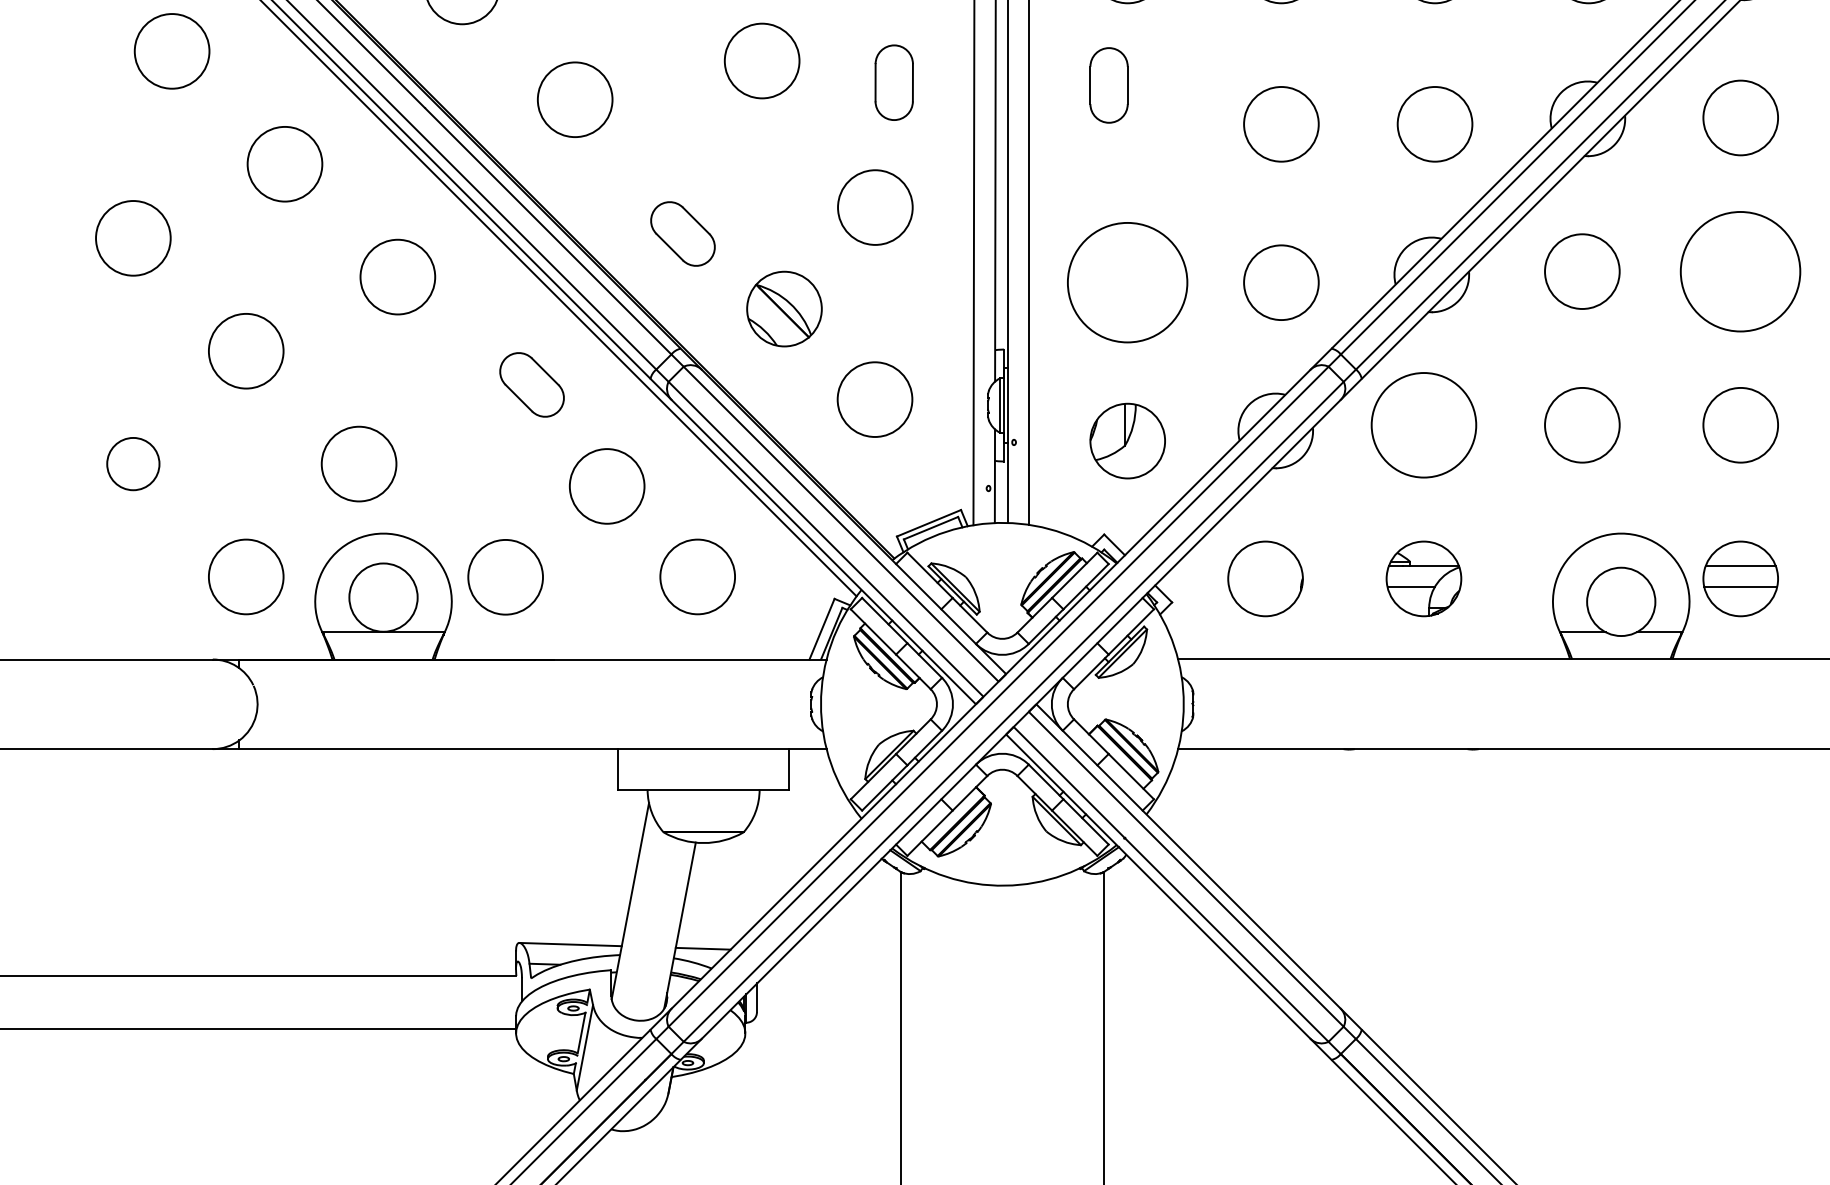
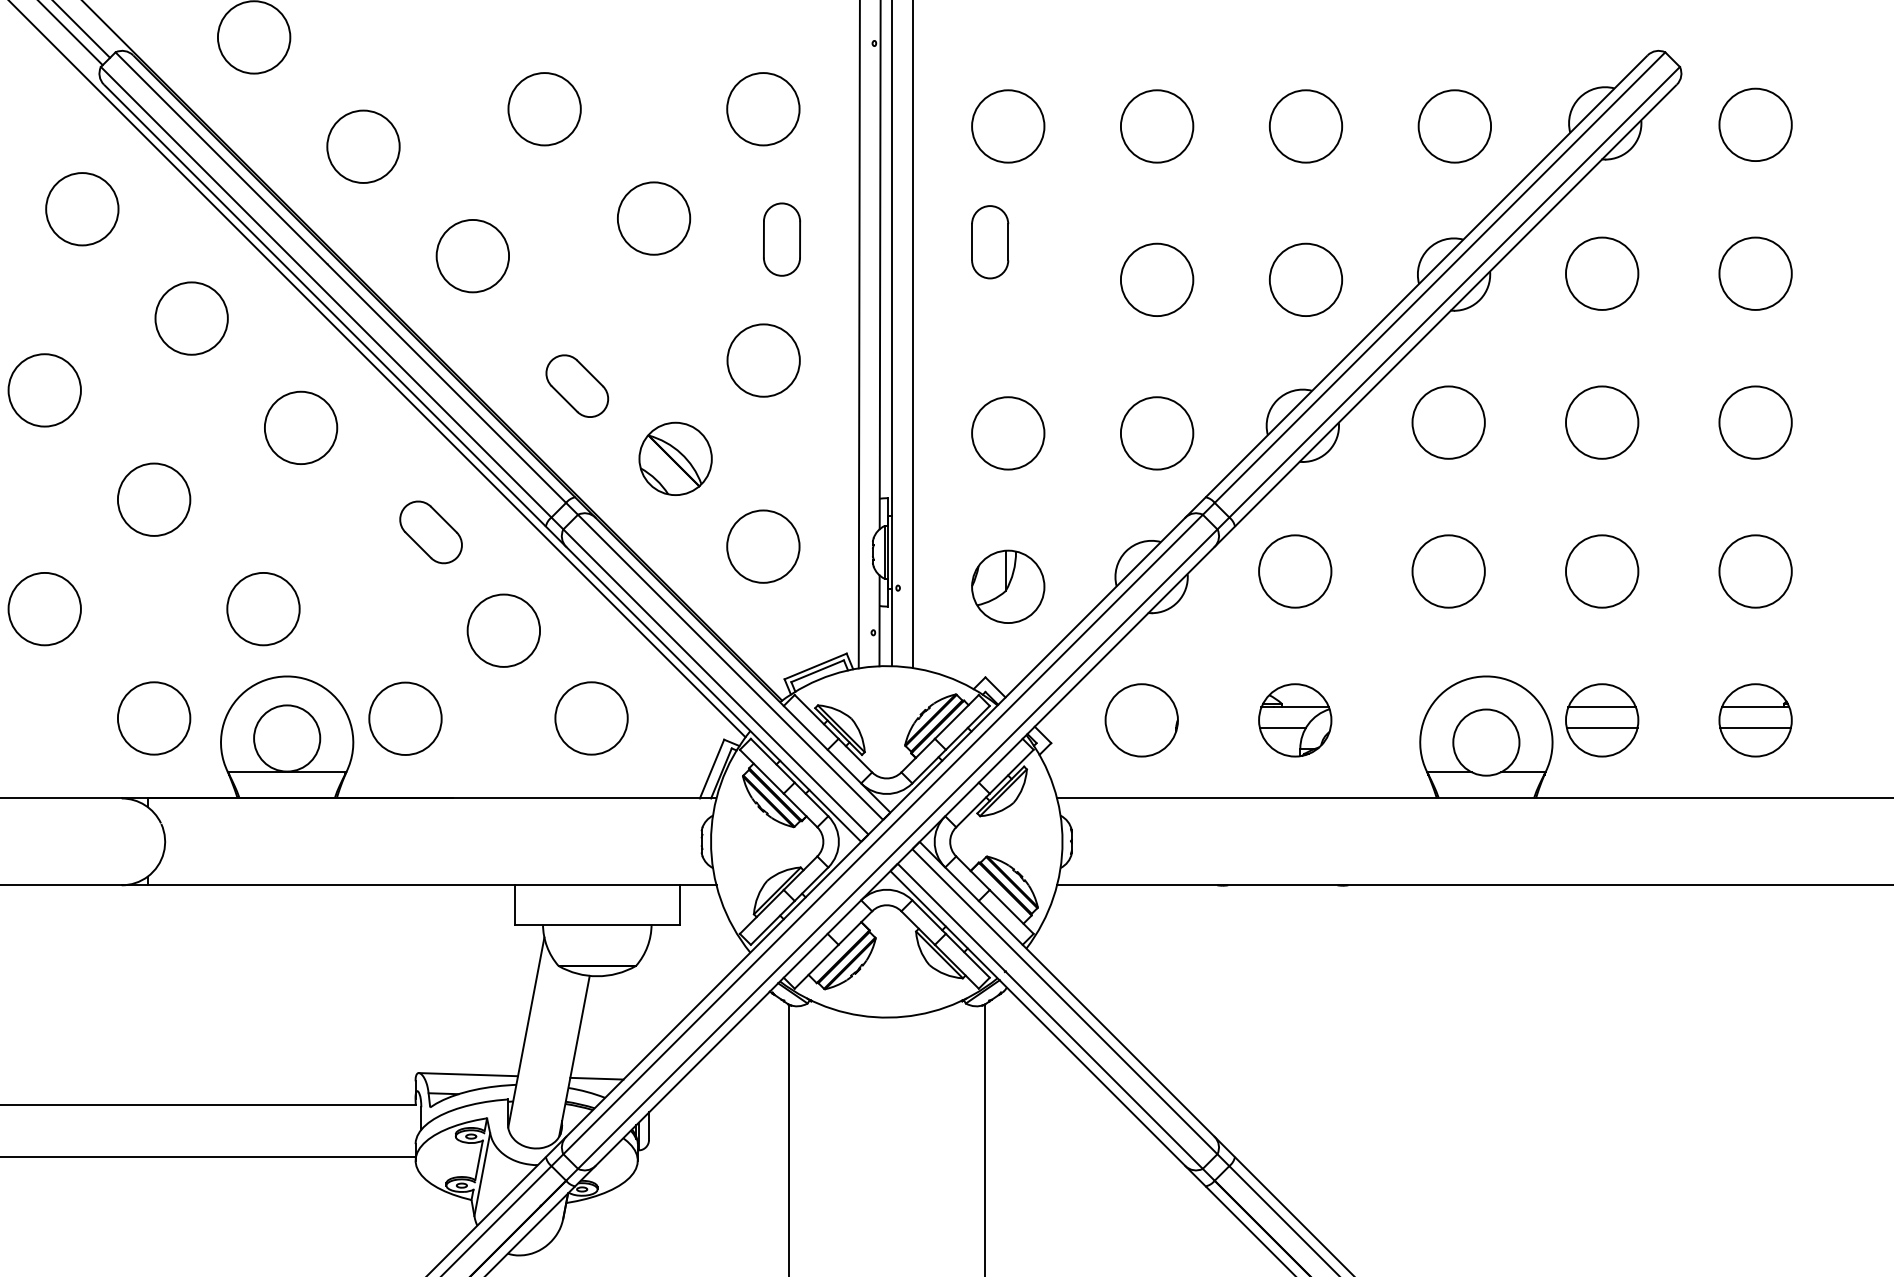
circle: (1741, 271) -> (1602, 422), size x0.62
circle: (1128, 282) -> (1008, 433), size x0.62
circle: (1424, 425) -> (1295, 571), size x0.71
circle: (133, 463) -> (44, 608), size x1.43

